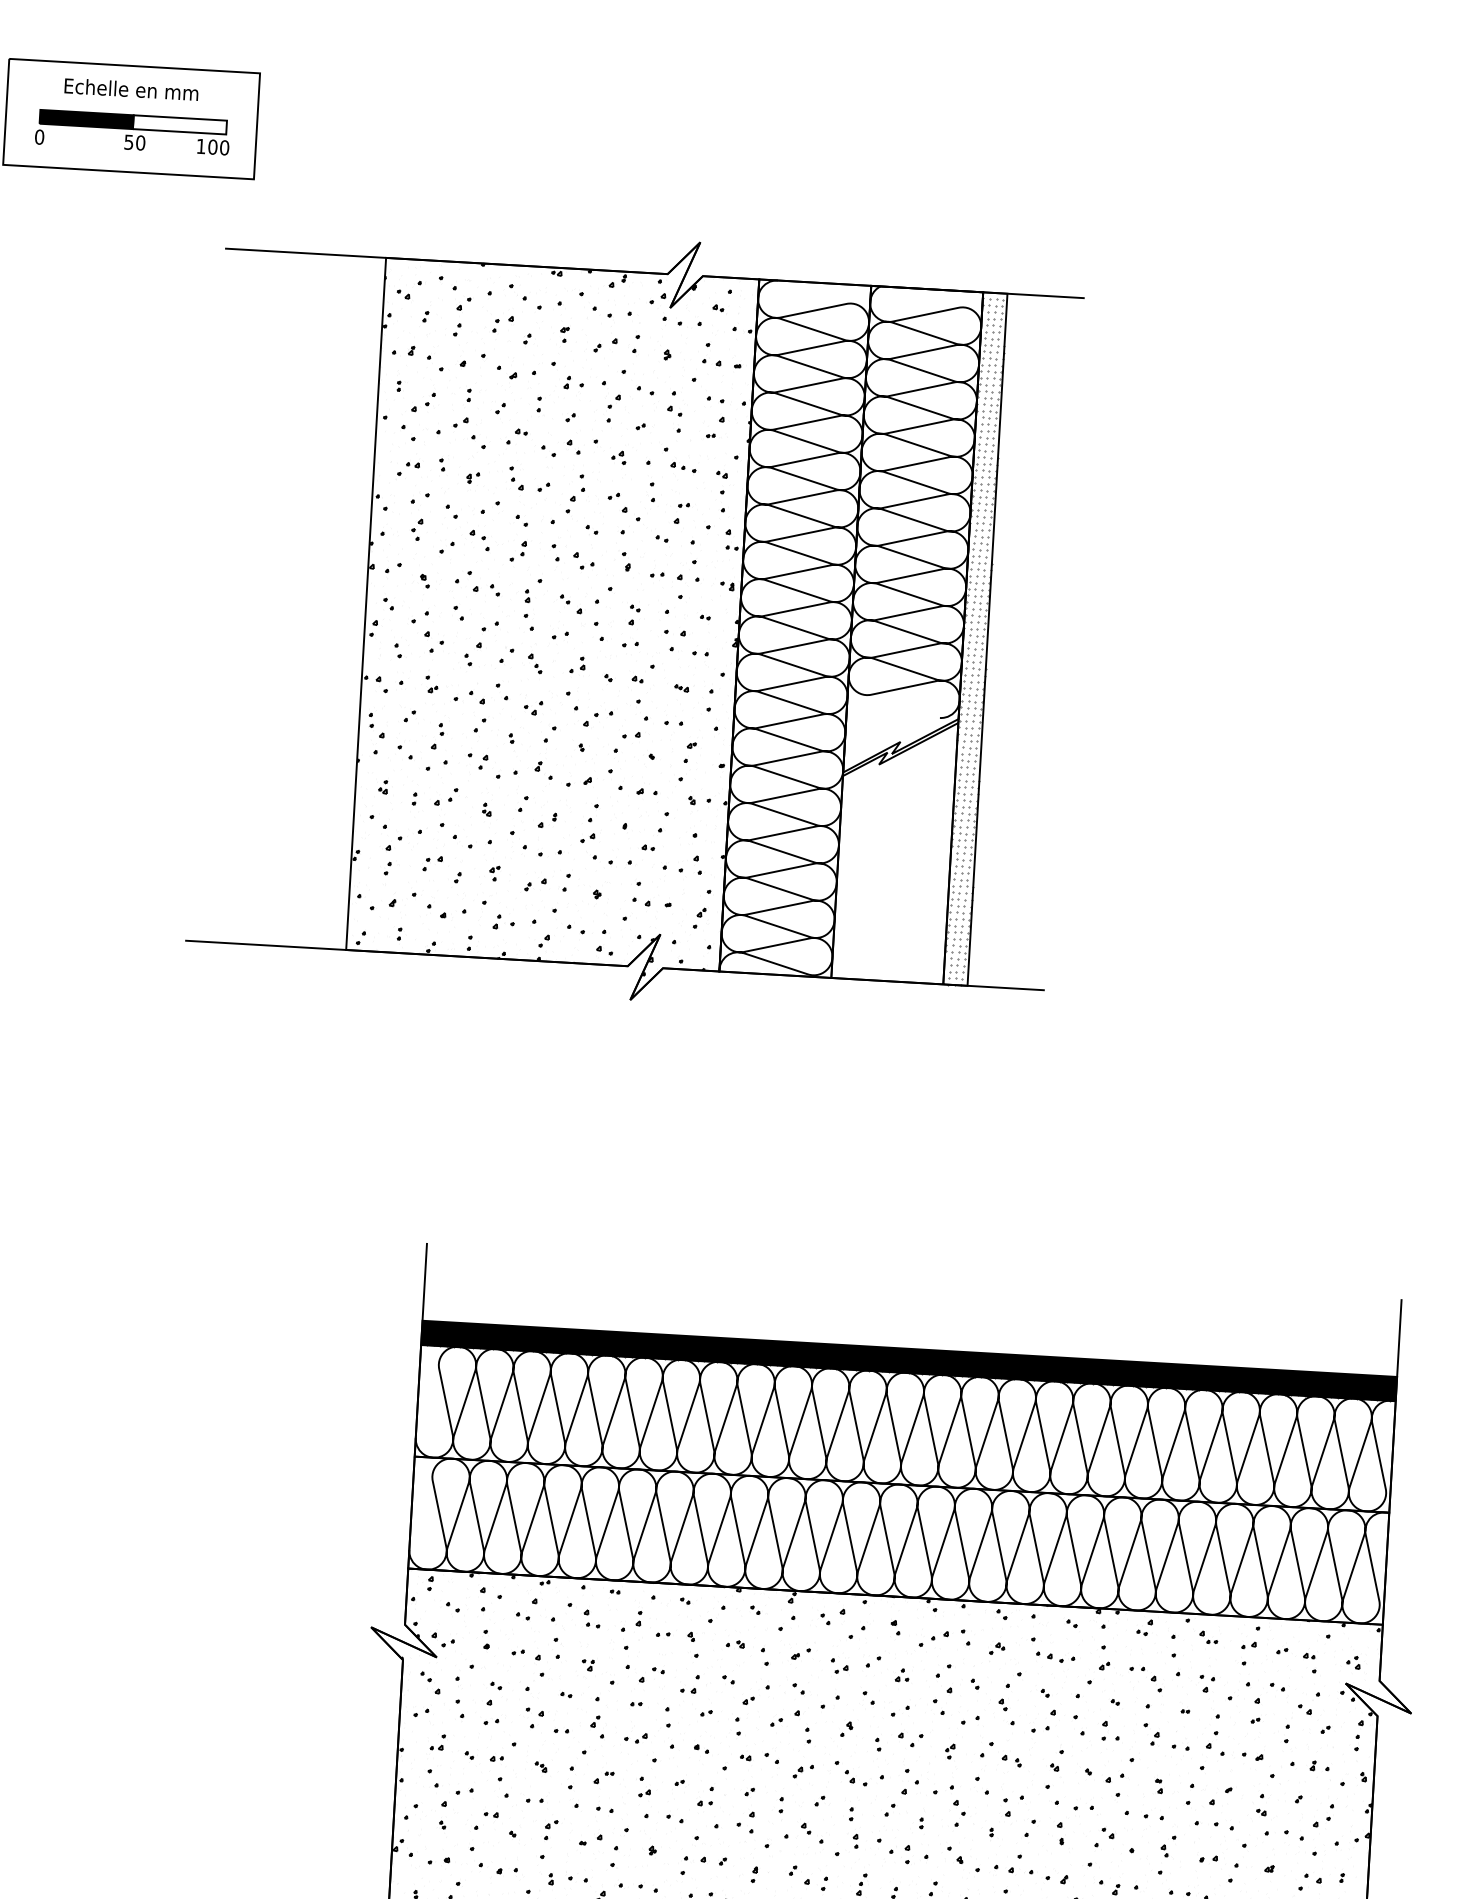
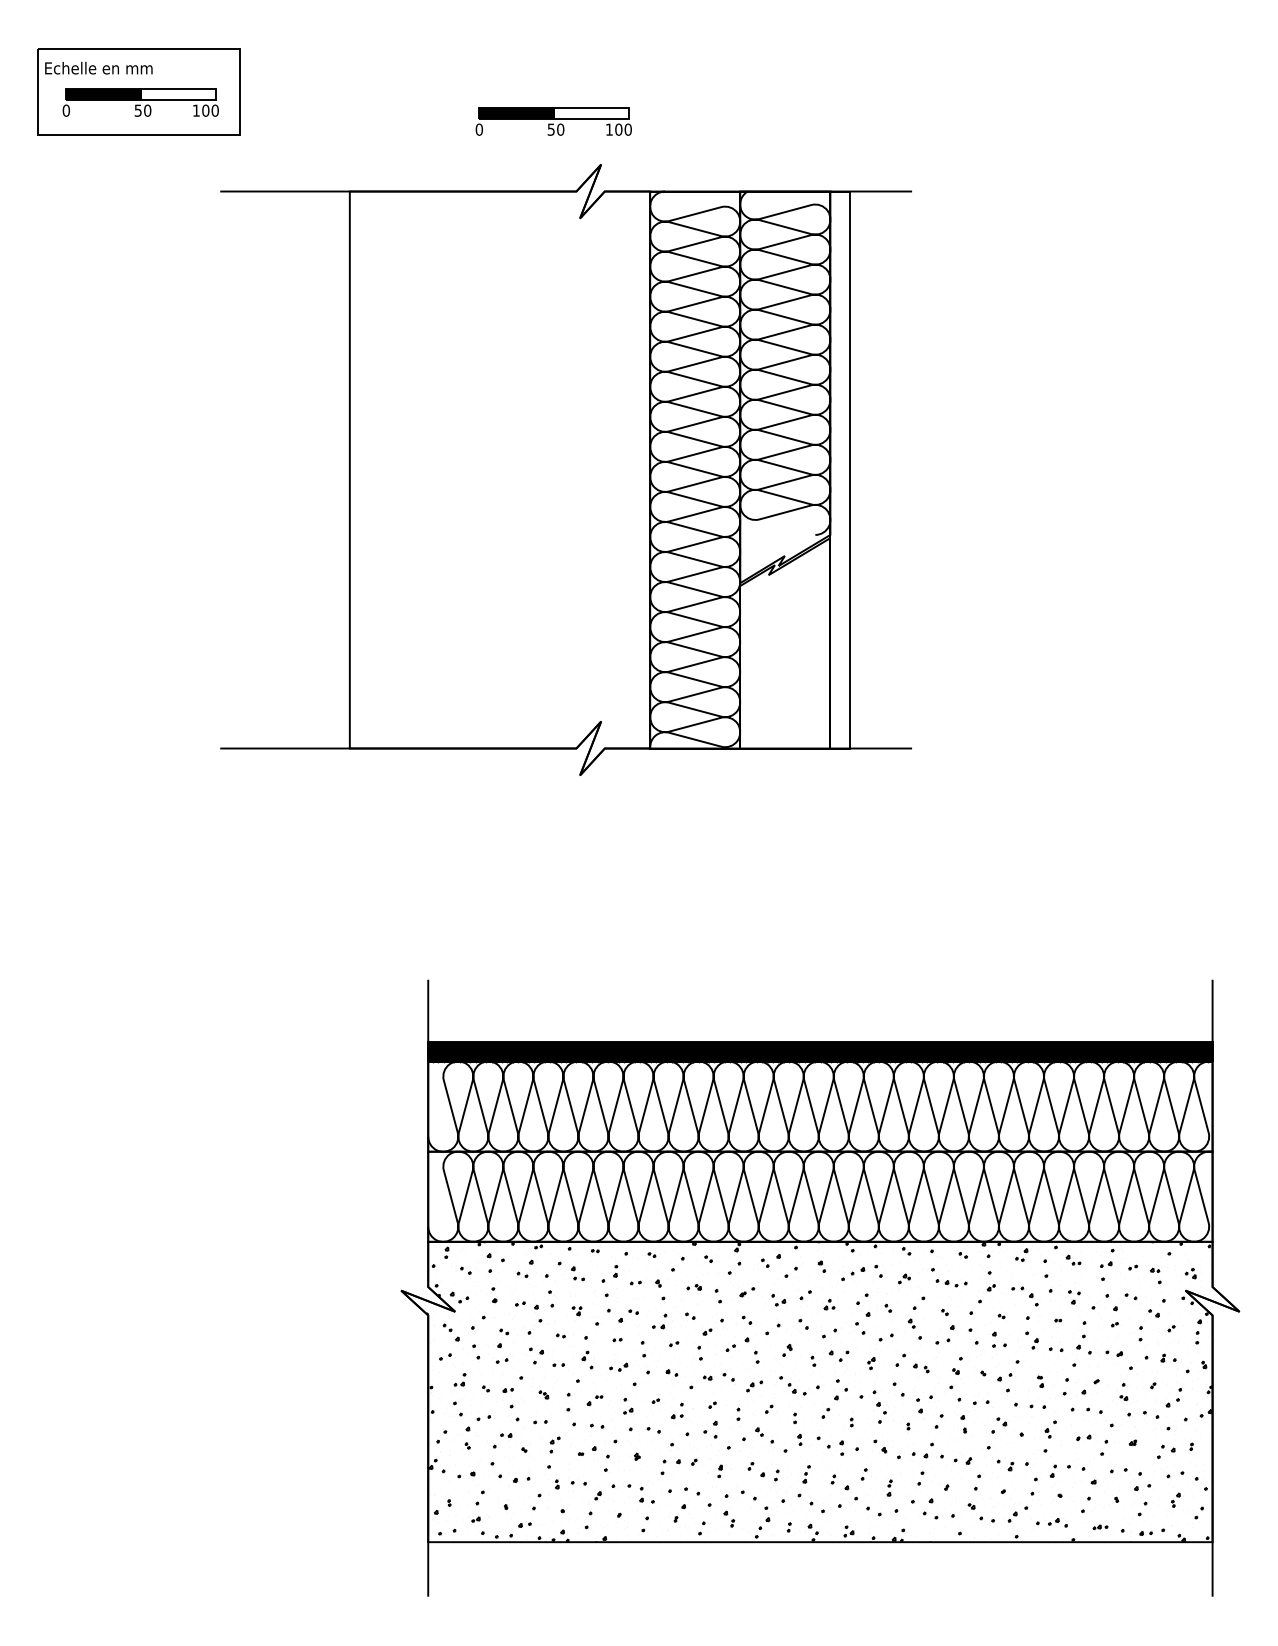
text: (131, 88) -> (98, 67), moved
part: (644, 185) -> (553, 121), added
hatch: (551, 625) -> (499, 478), removed
hatch: (974, 642) -> (839, 472), removed

